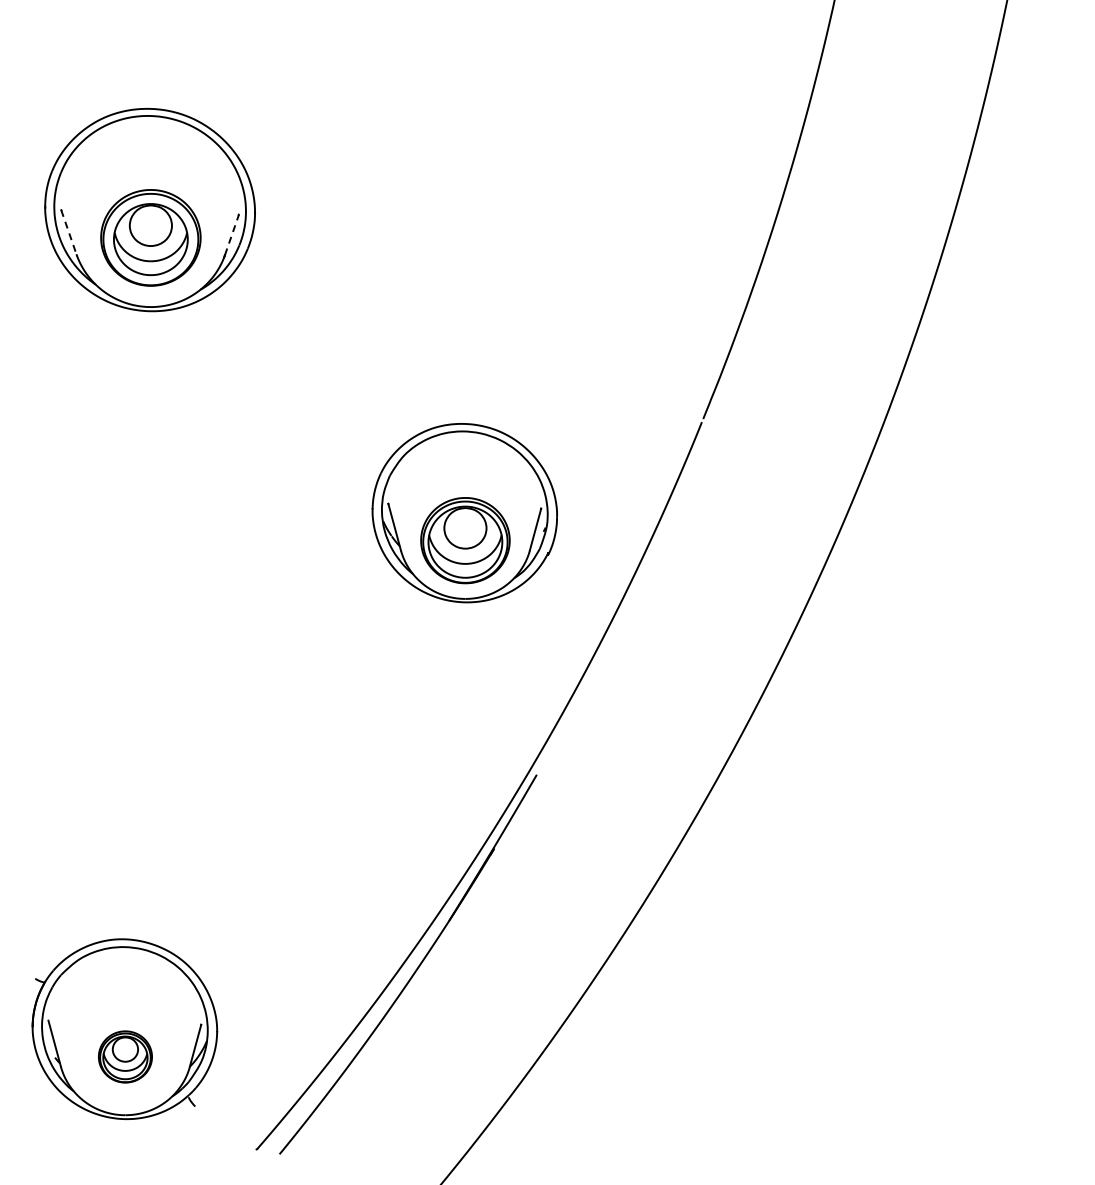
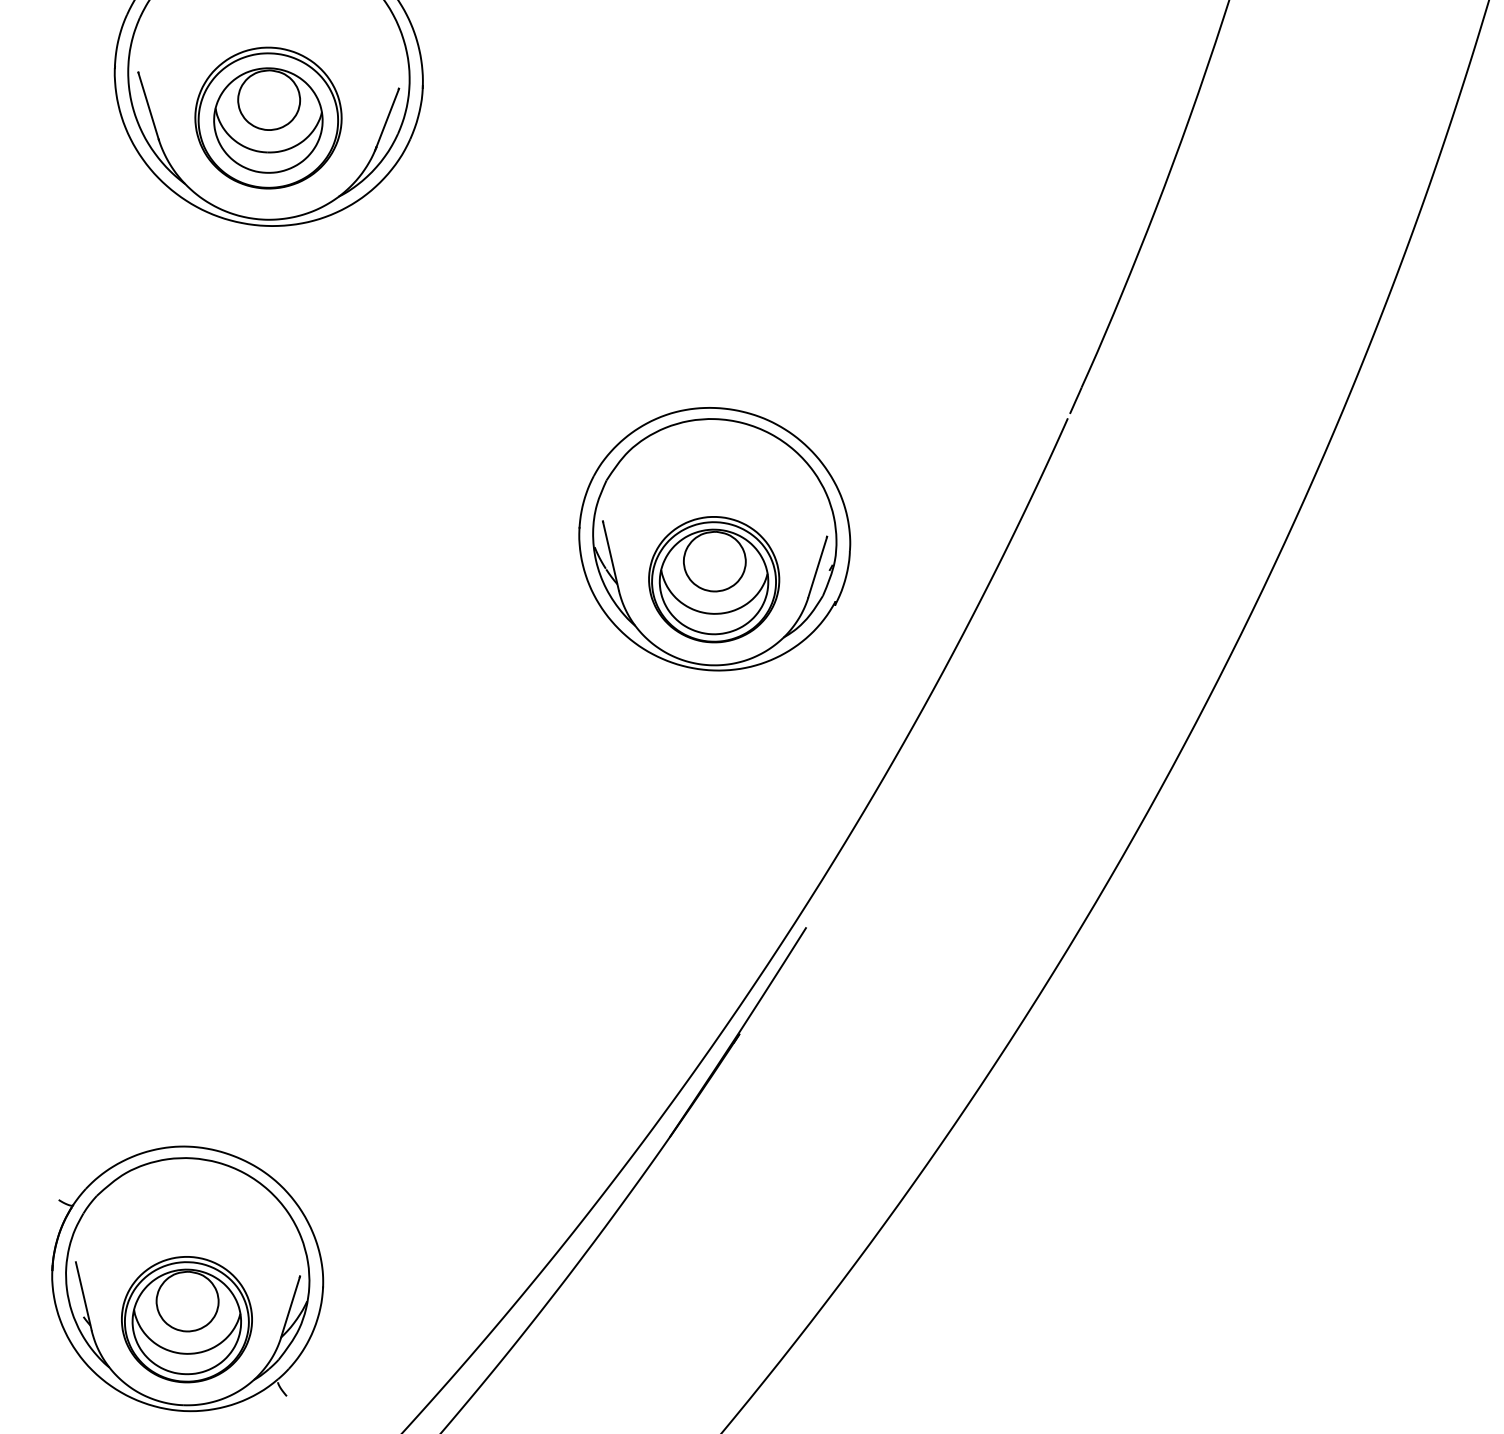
line: (69, 232) -> (149, 105), dashed -> solid
line: (232, 234) -> (388, 117), dashed -> solid
part: (125, 1056) -> (187, 1319), size x1.67

